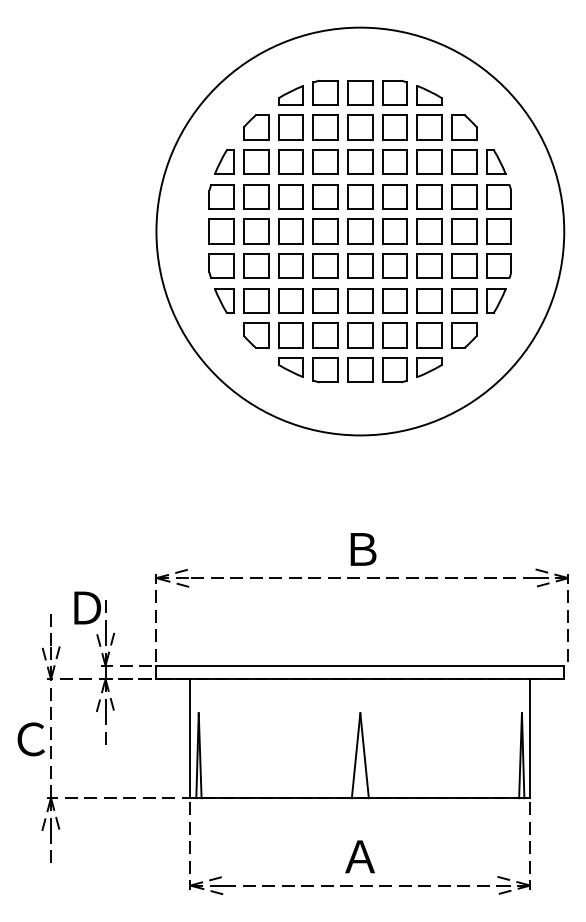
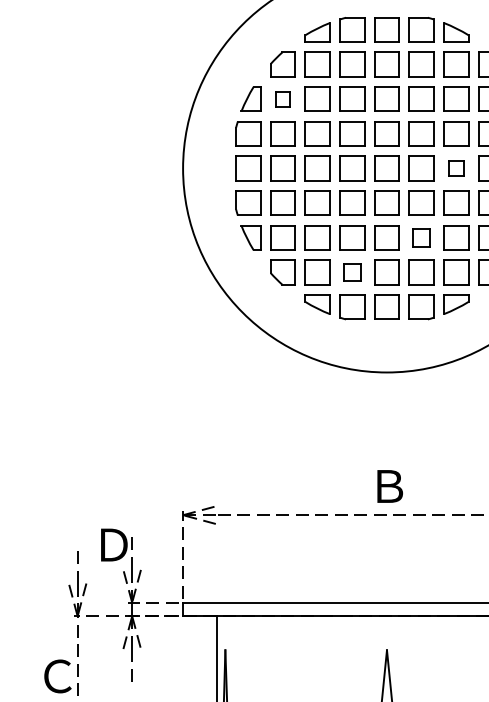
part: (256, 161) -> (283, 98), size x0.6
part: (429, 231) -> (456, 168), size x0.6
part: (394, 300) -> (421, 237), size x0.7
part: (325, 335) -> (352, 272), size x0.7

